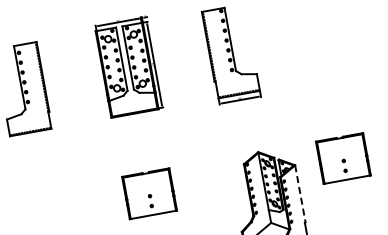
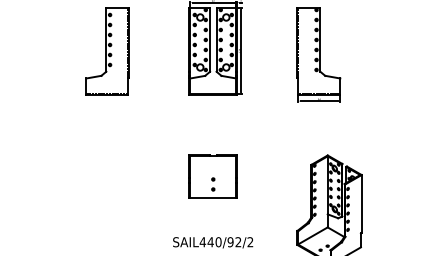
part: (342, 158) -> (409, 176), removed
line: (300, 194) -> (361, 204), dashed -> solid

